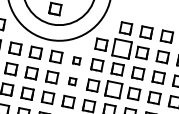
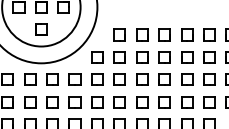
part: (121, 48) -> (119, 57), size x0.62
part: (76, 60) -> (74, 79), size x1.67
part: (72, 81) -> (74, 102), size x1.67
part: (113, 89) -> (119, 102), size x0.71

